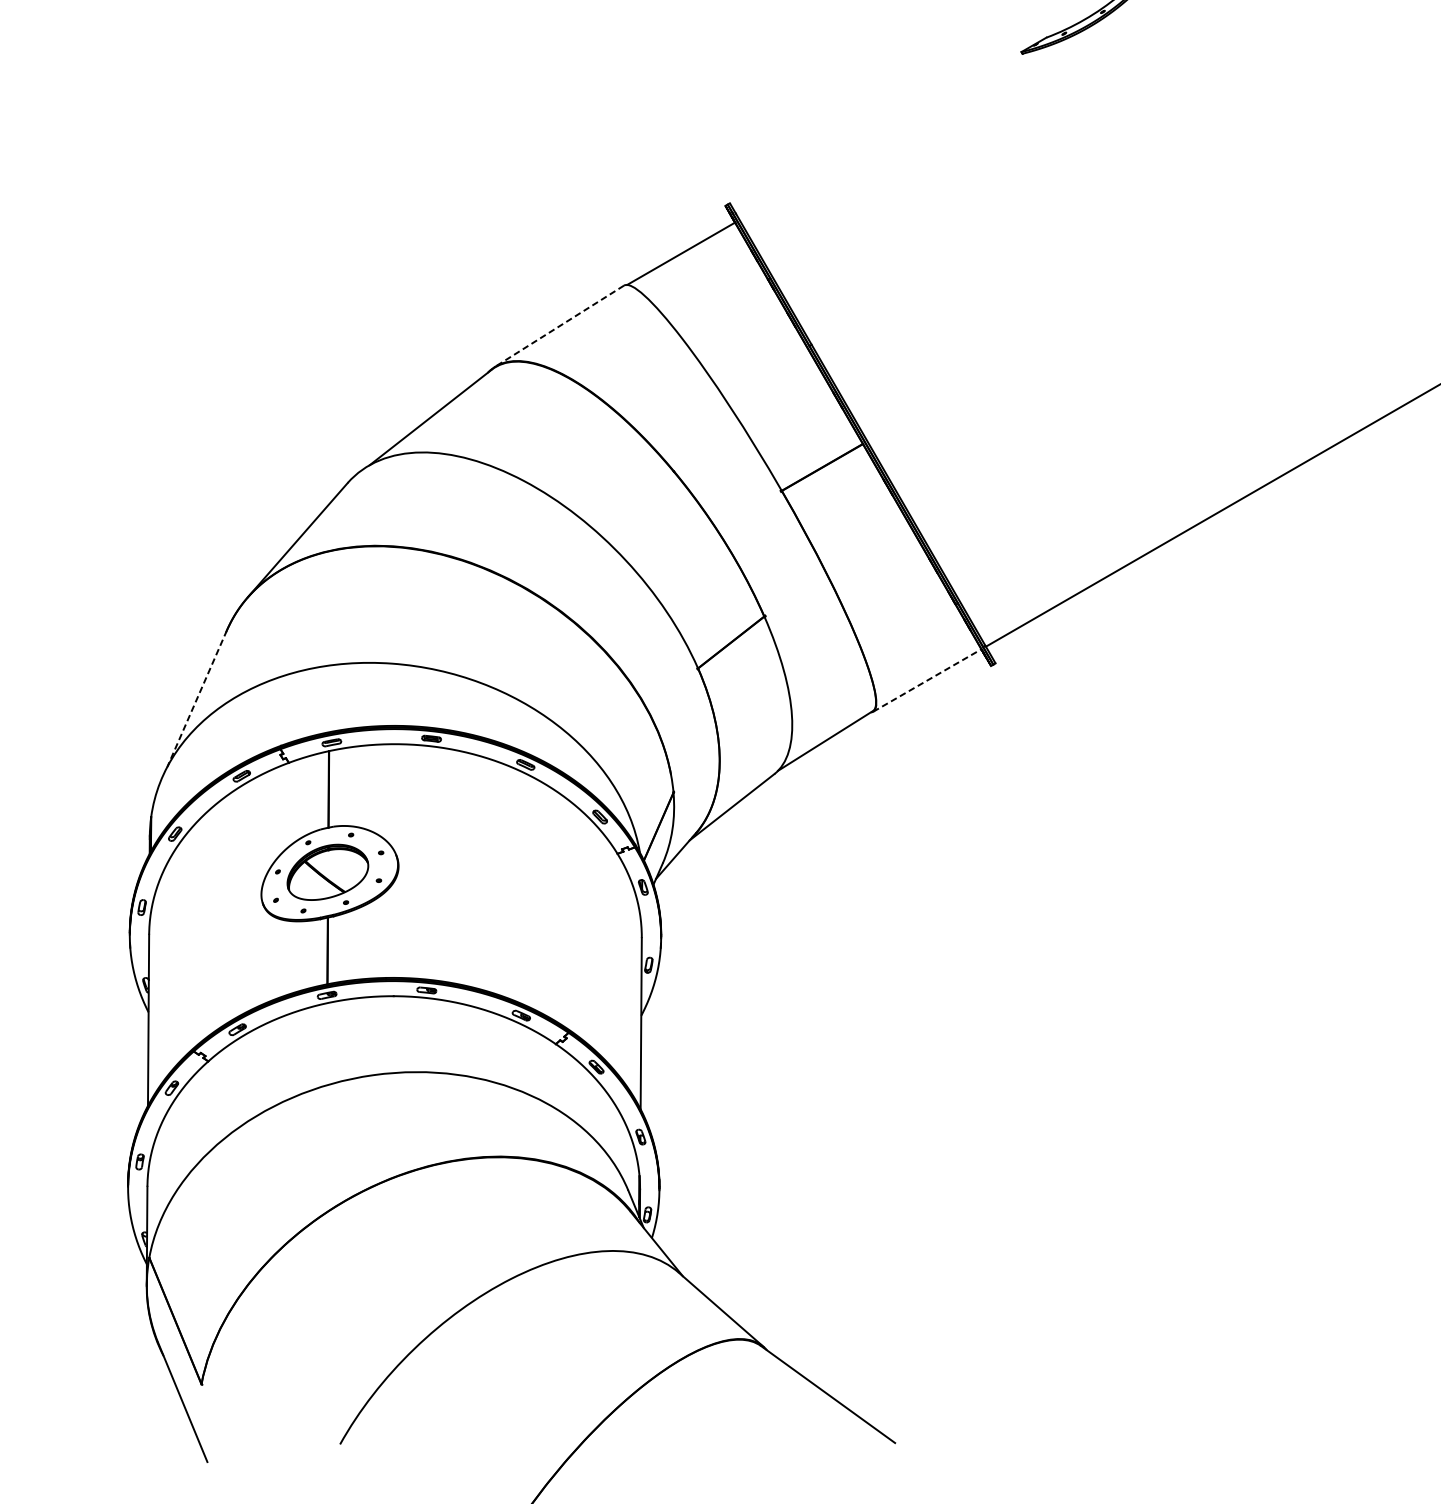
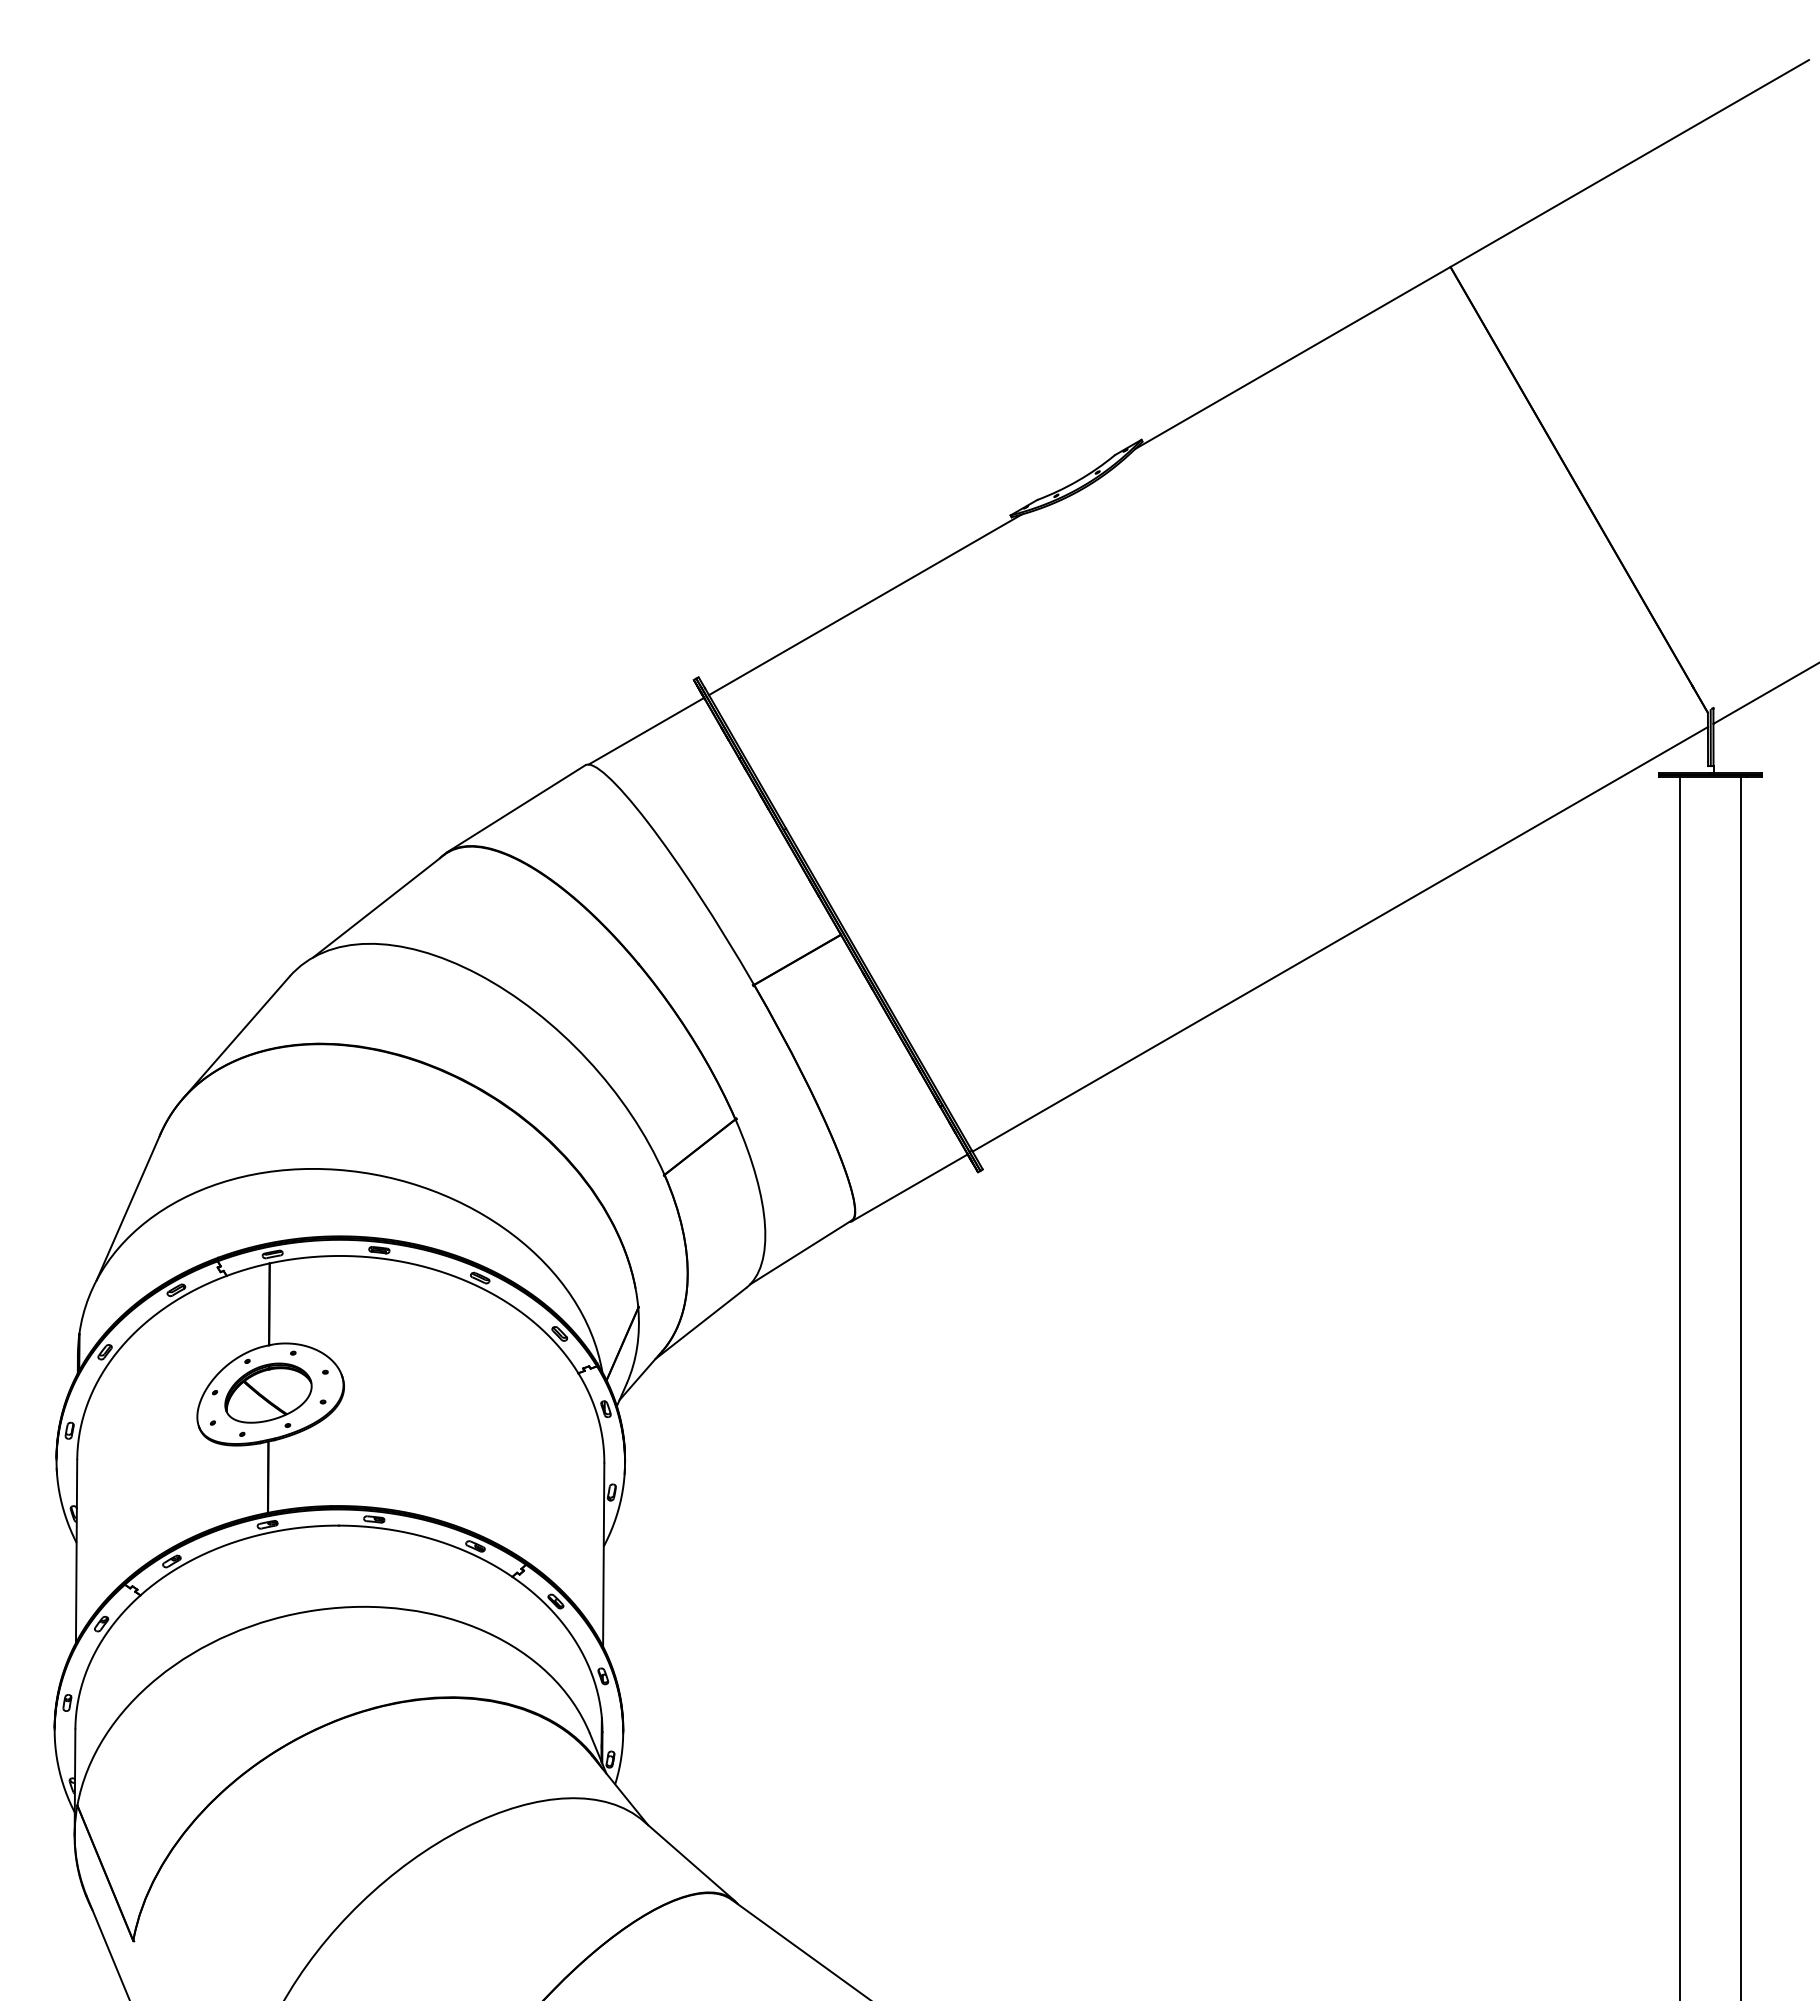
line: (884, 135) -> (864, 604), added
line: (559, 325) -> (516, 808), dashed -> solid
line: (927, 680) -> (909, 1187), dashed -> solid
line: (197, 698) -> (128, 1207), dashed -> solid

